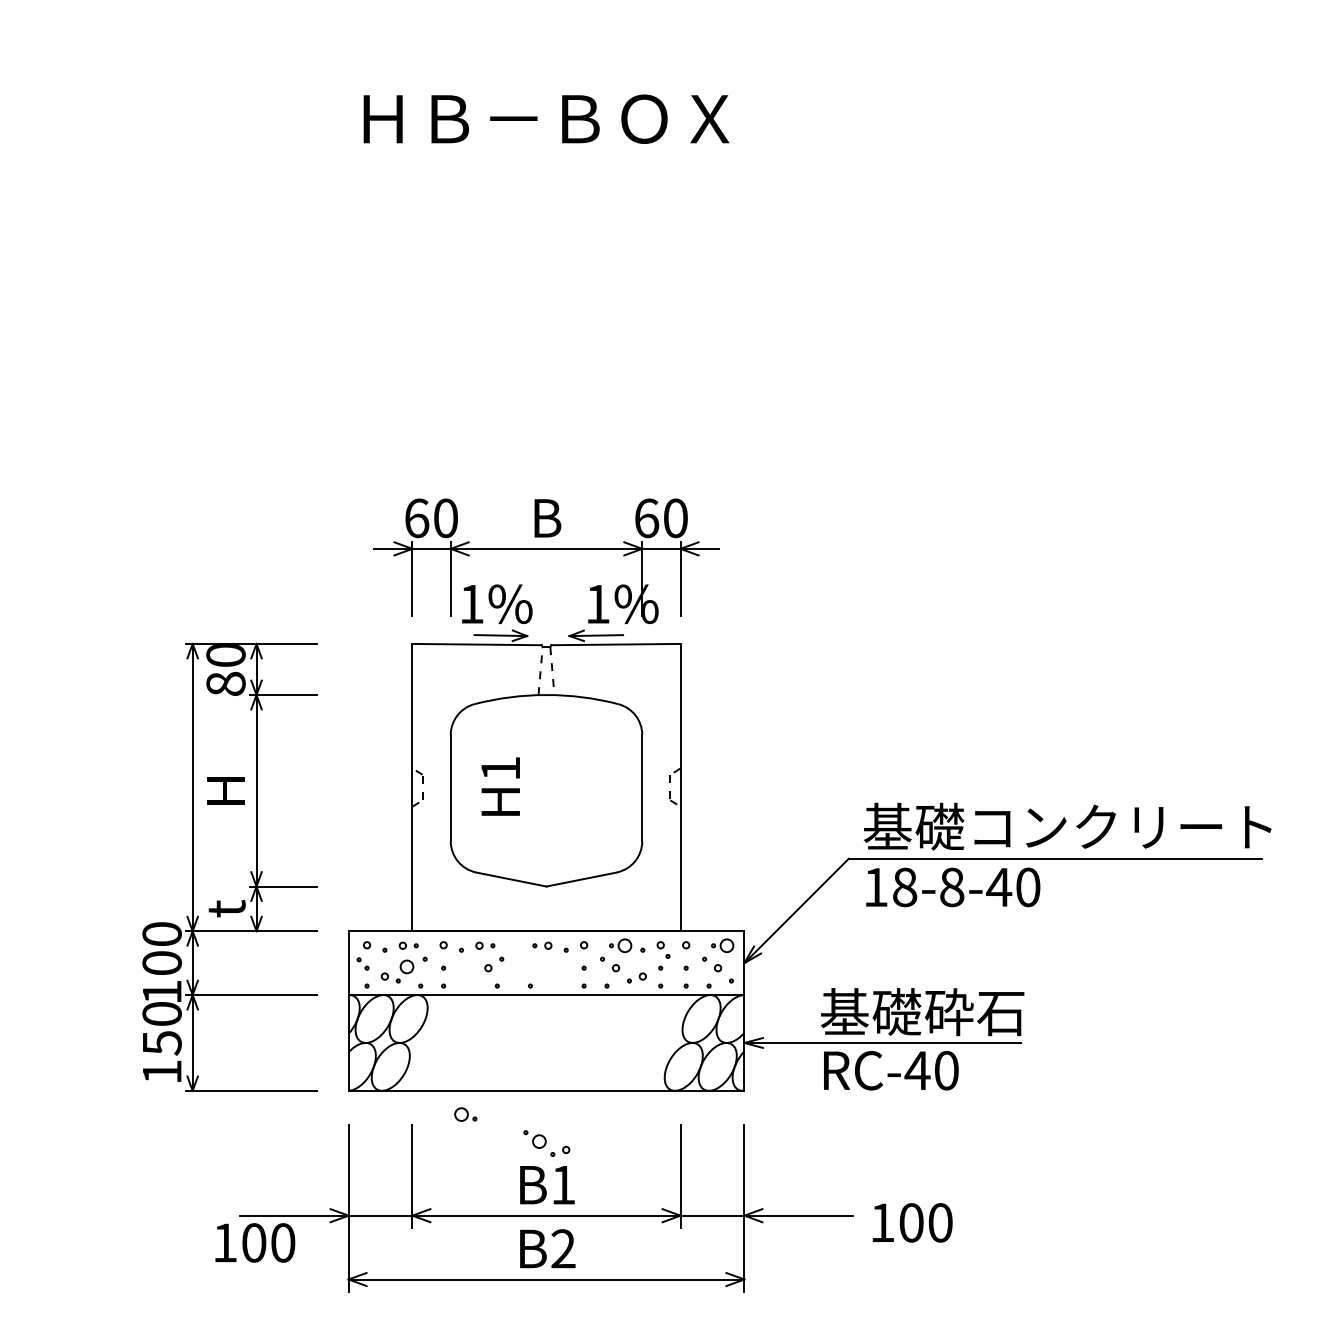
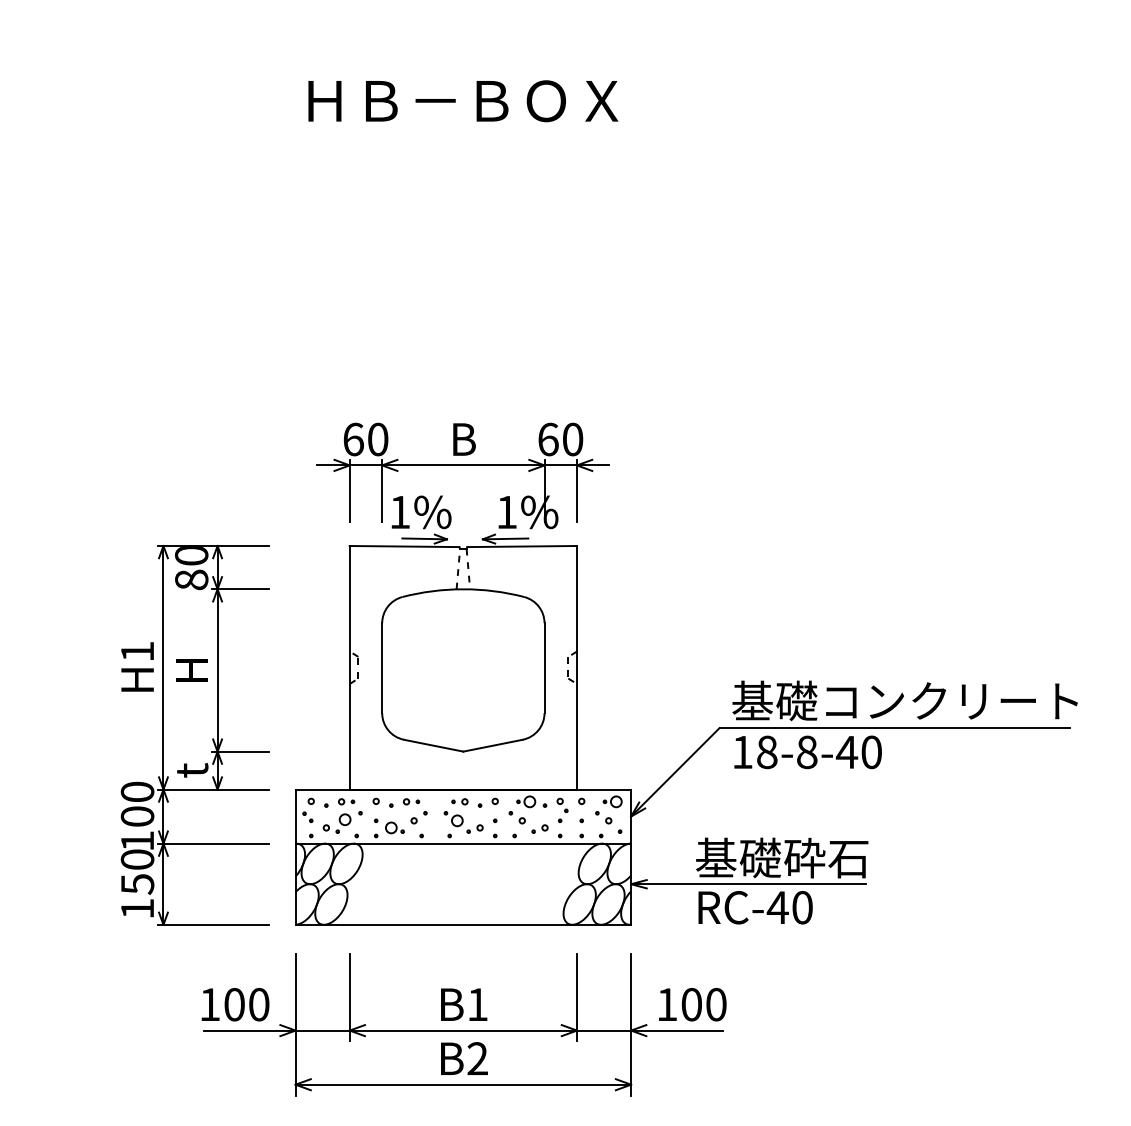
text: (500, 786) -> (137, 666), moved
part: (465, 1114) -> (394, 827), moved
part: (546, 1143) -> (463, 822), moved
text: (912, 1222) -> (692, 1004), moved
text: (255, 1242) -> (235, 1004), moved

